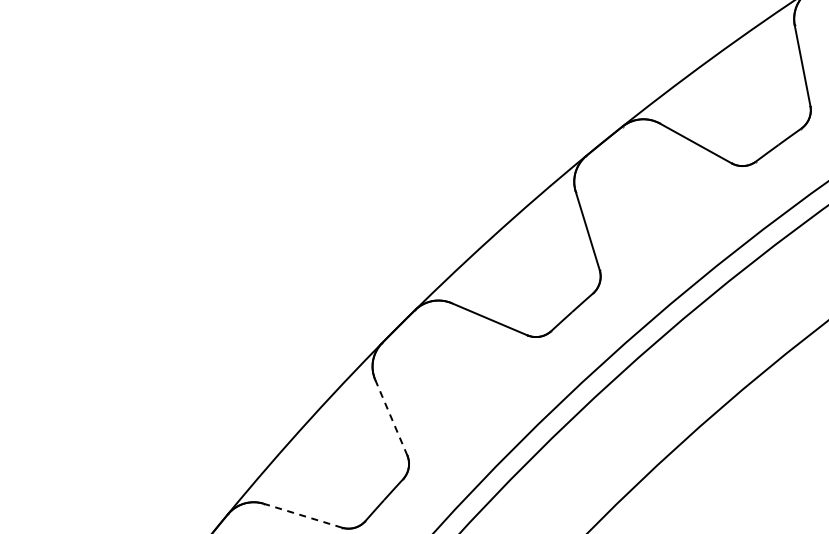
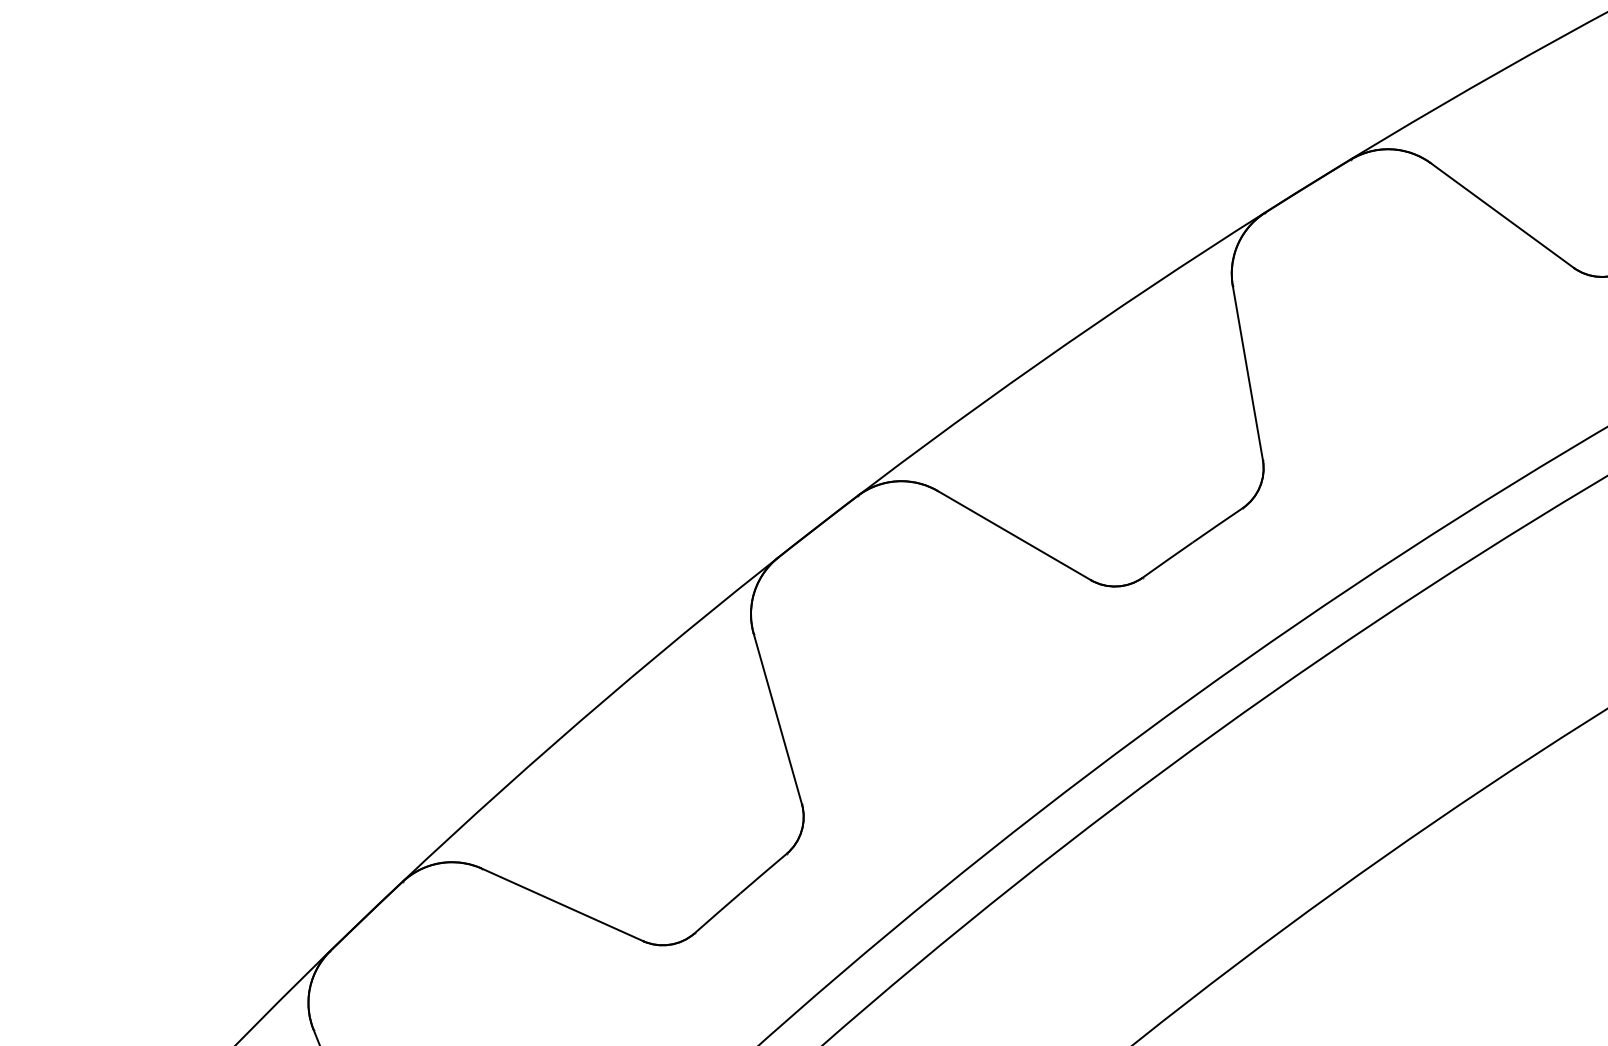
line: (391, 417) -> (778, 718), dashed -> solid
line: (302, 515) -> (561, 904), dashed -> solid

